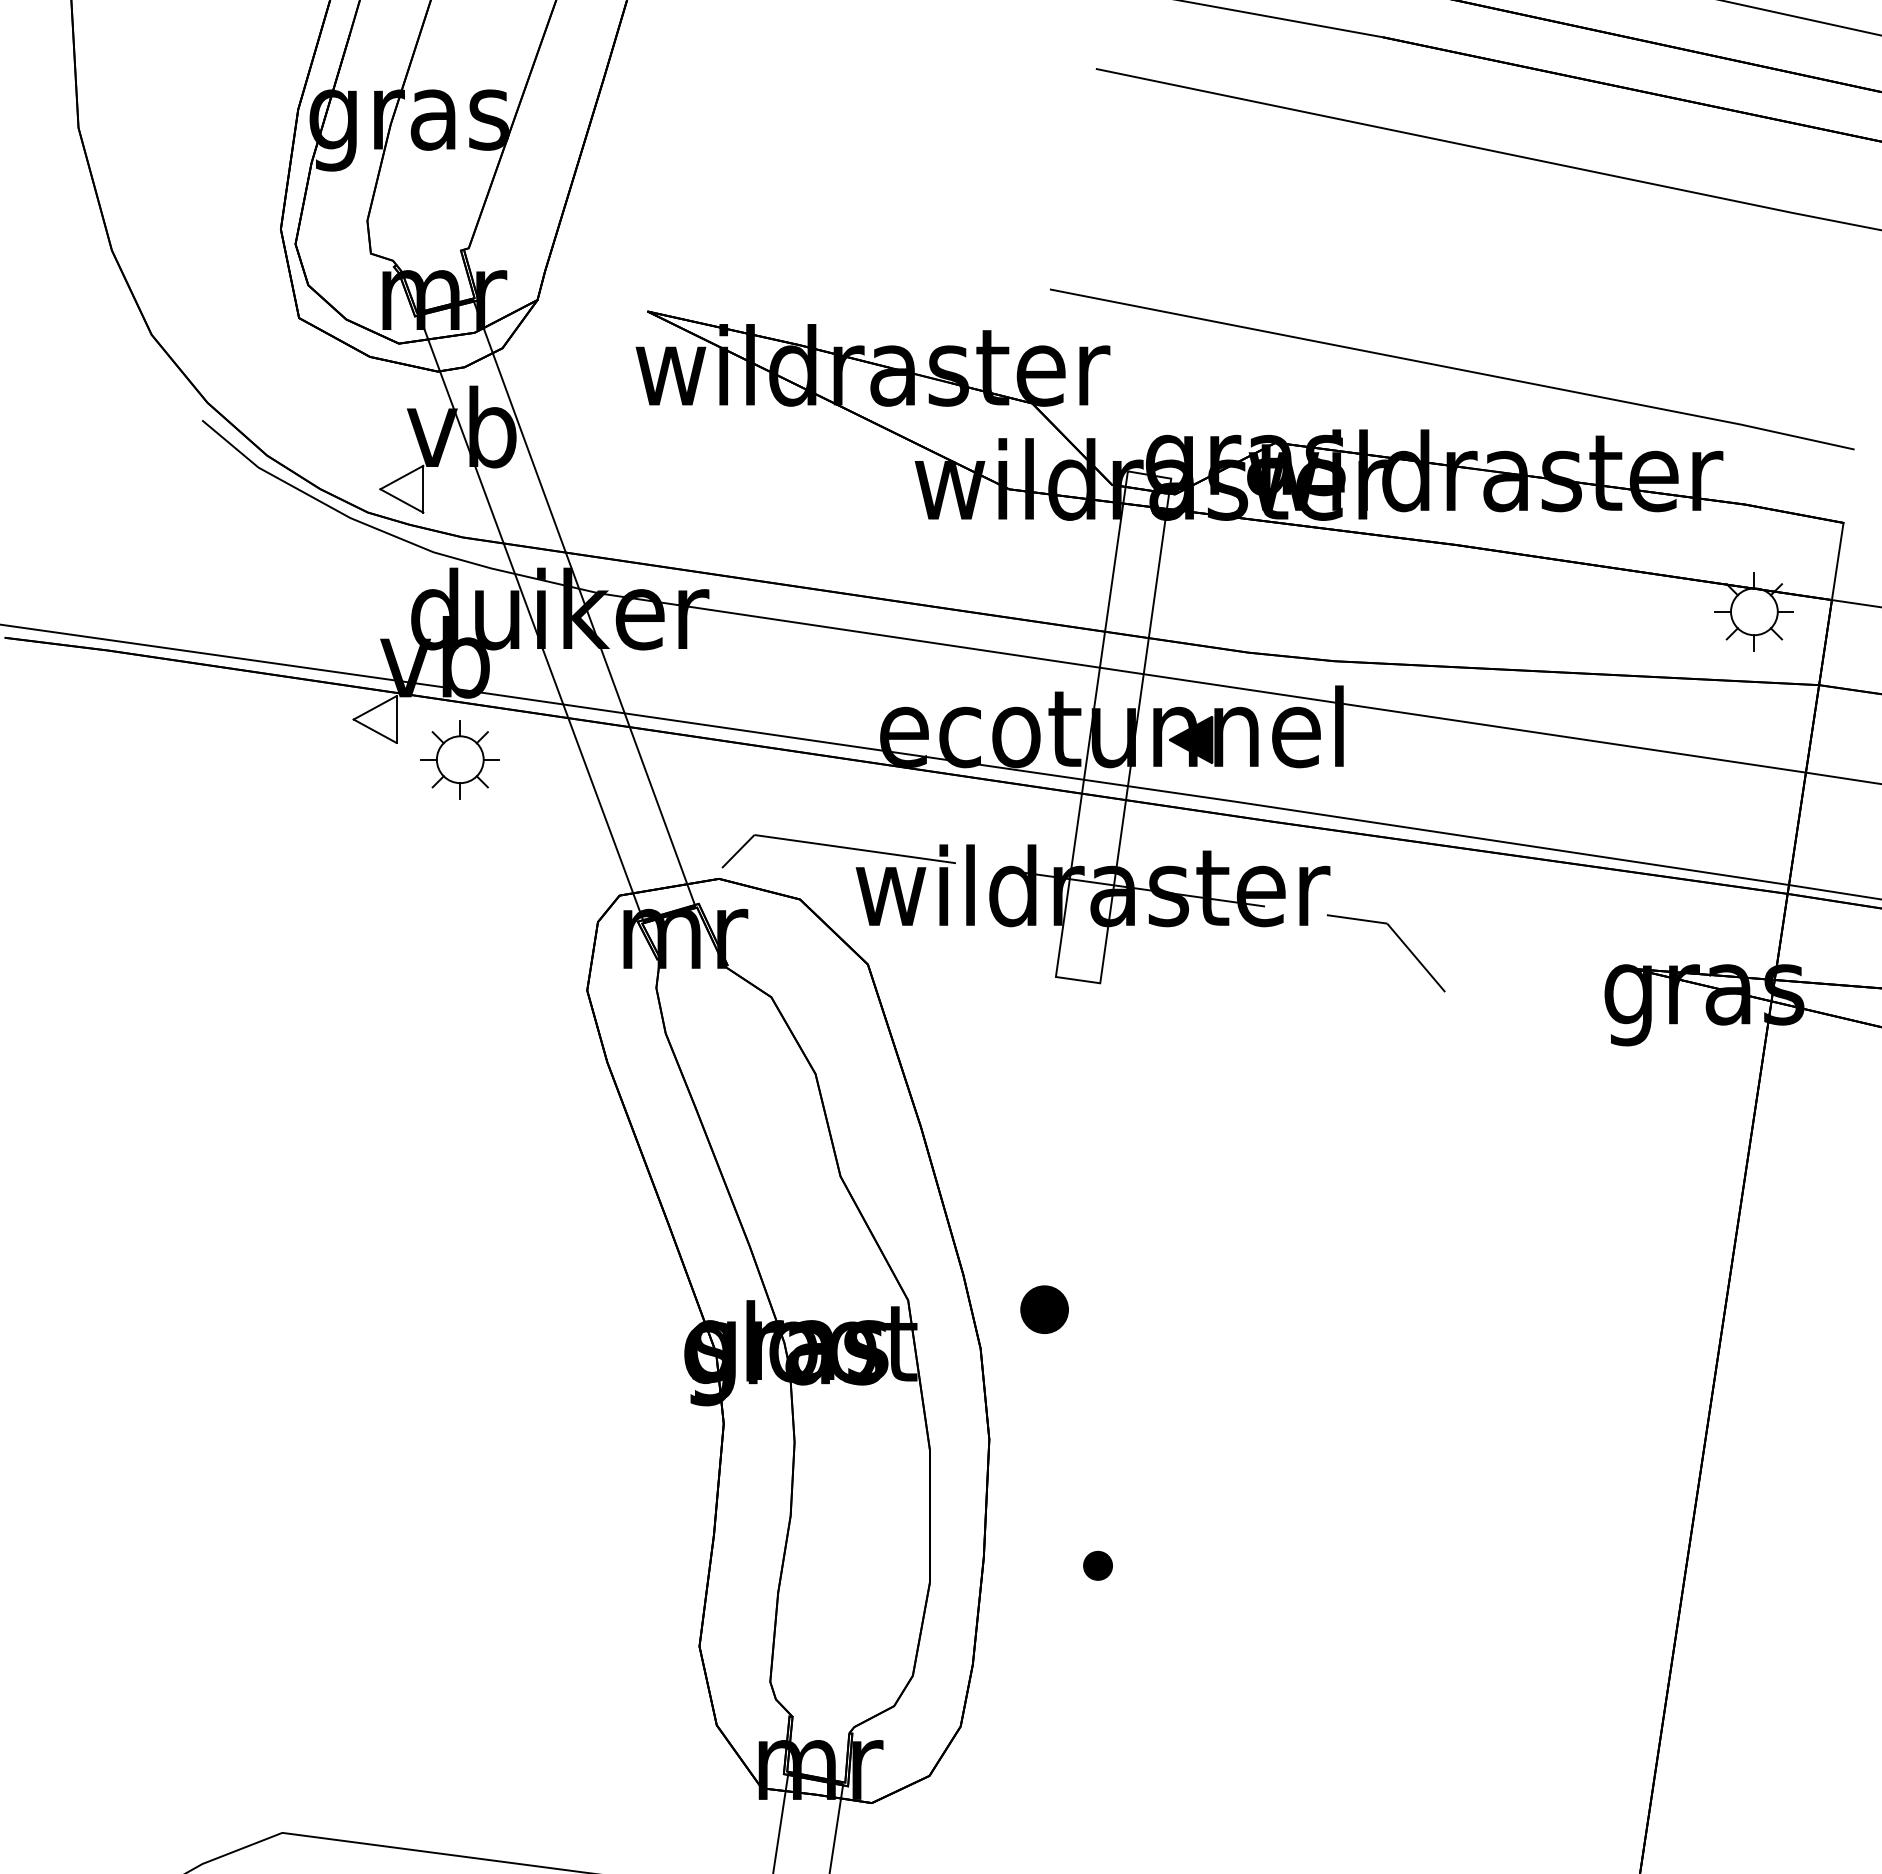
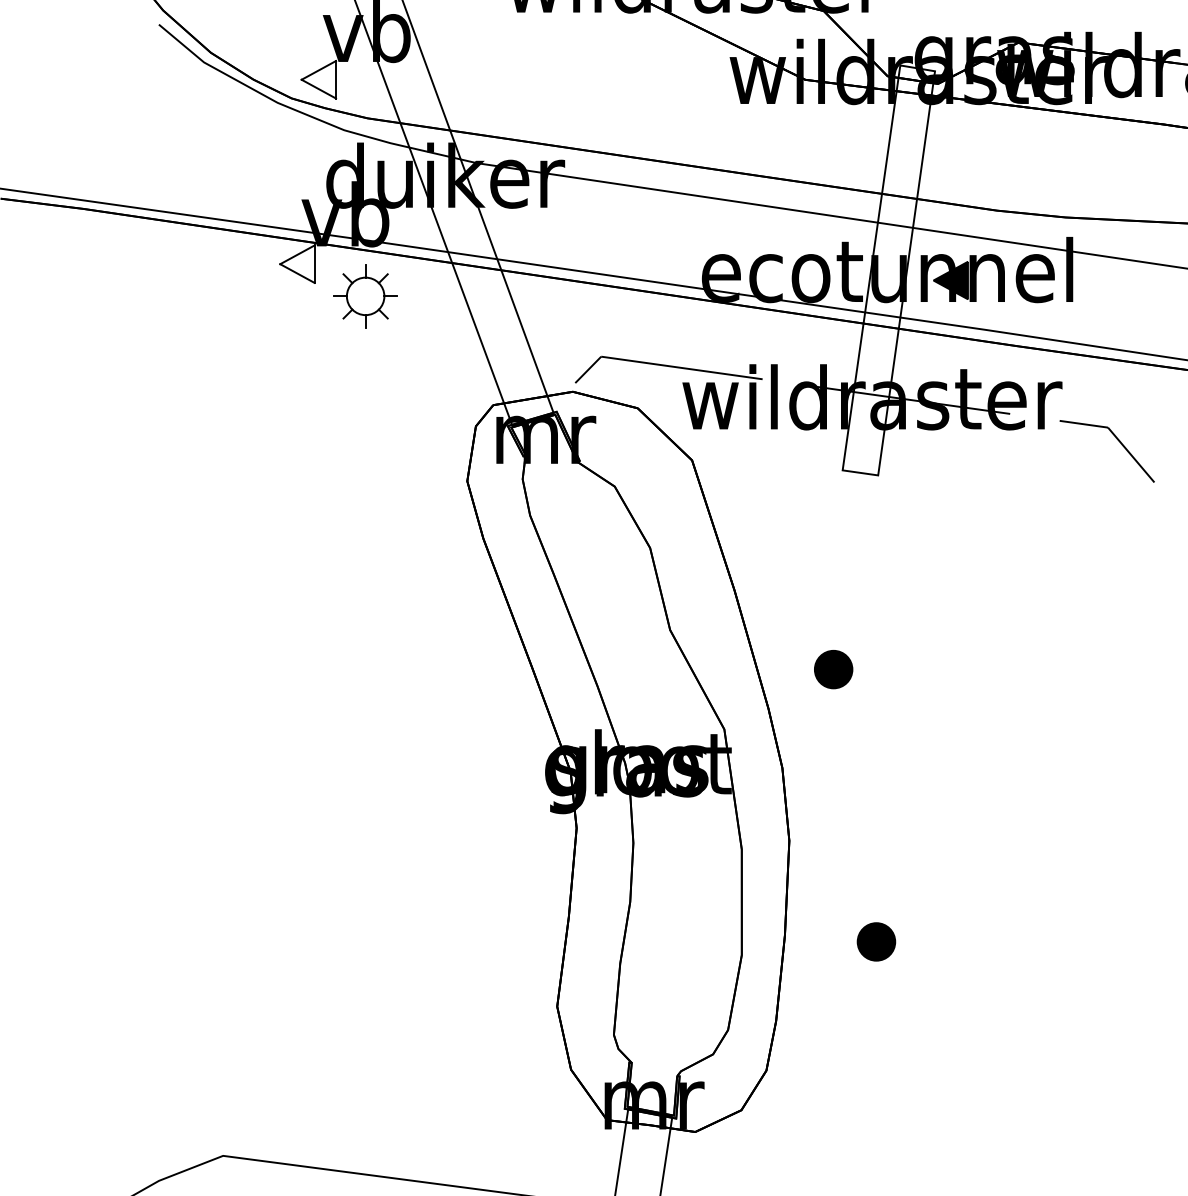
part: (1044, 1309) -> (833, 669), moved
part: (1097, 1565) -> (875, 941), size x1.67

